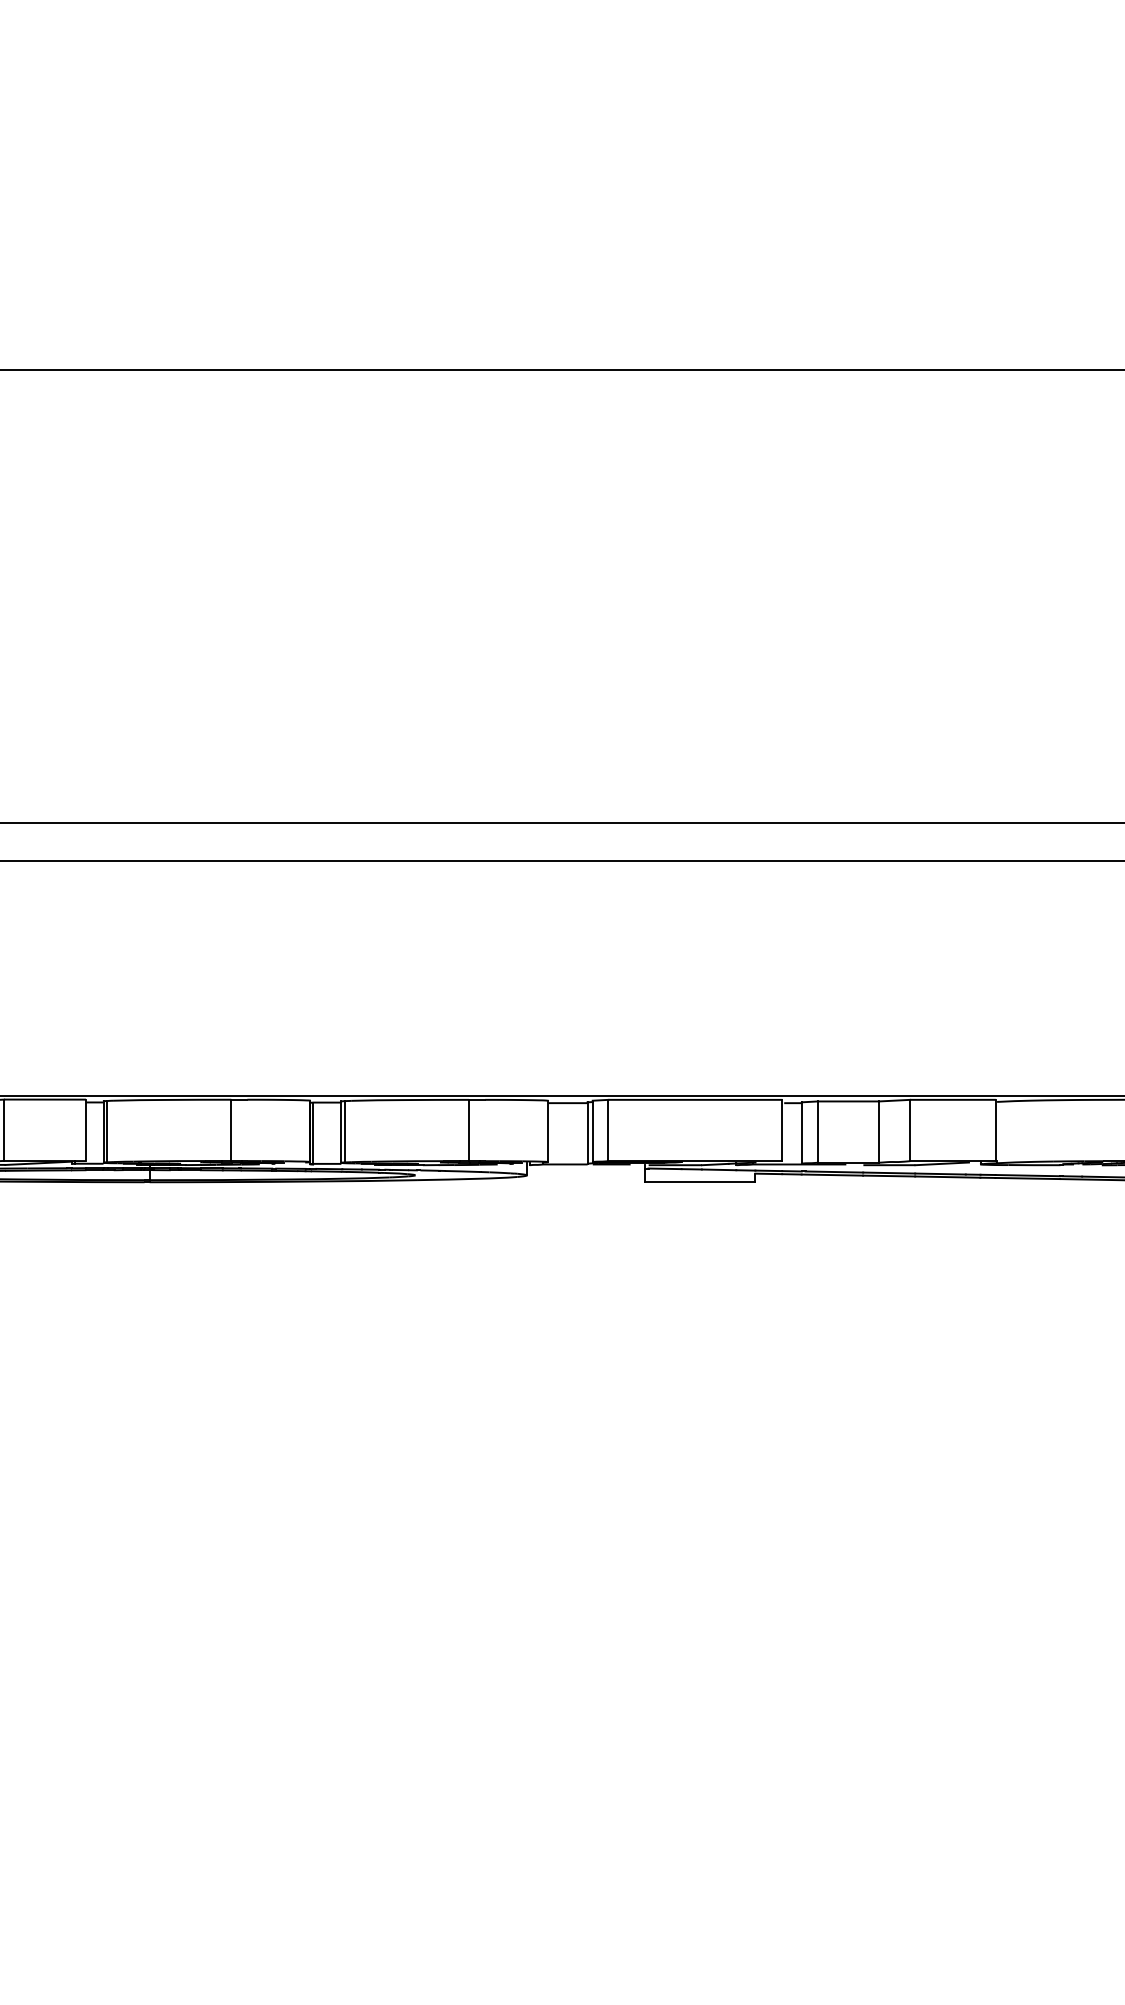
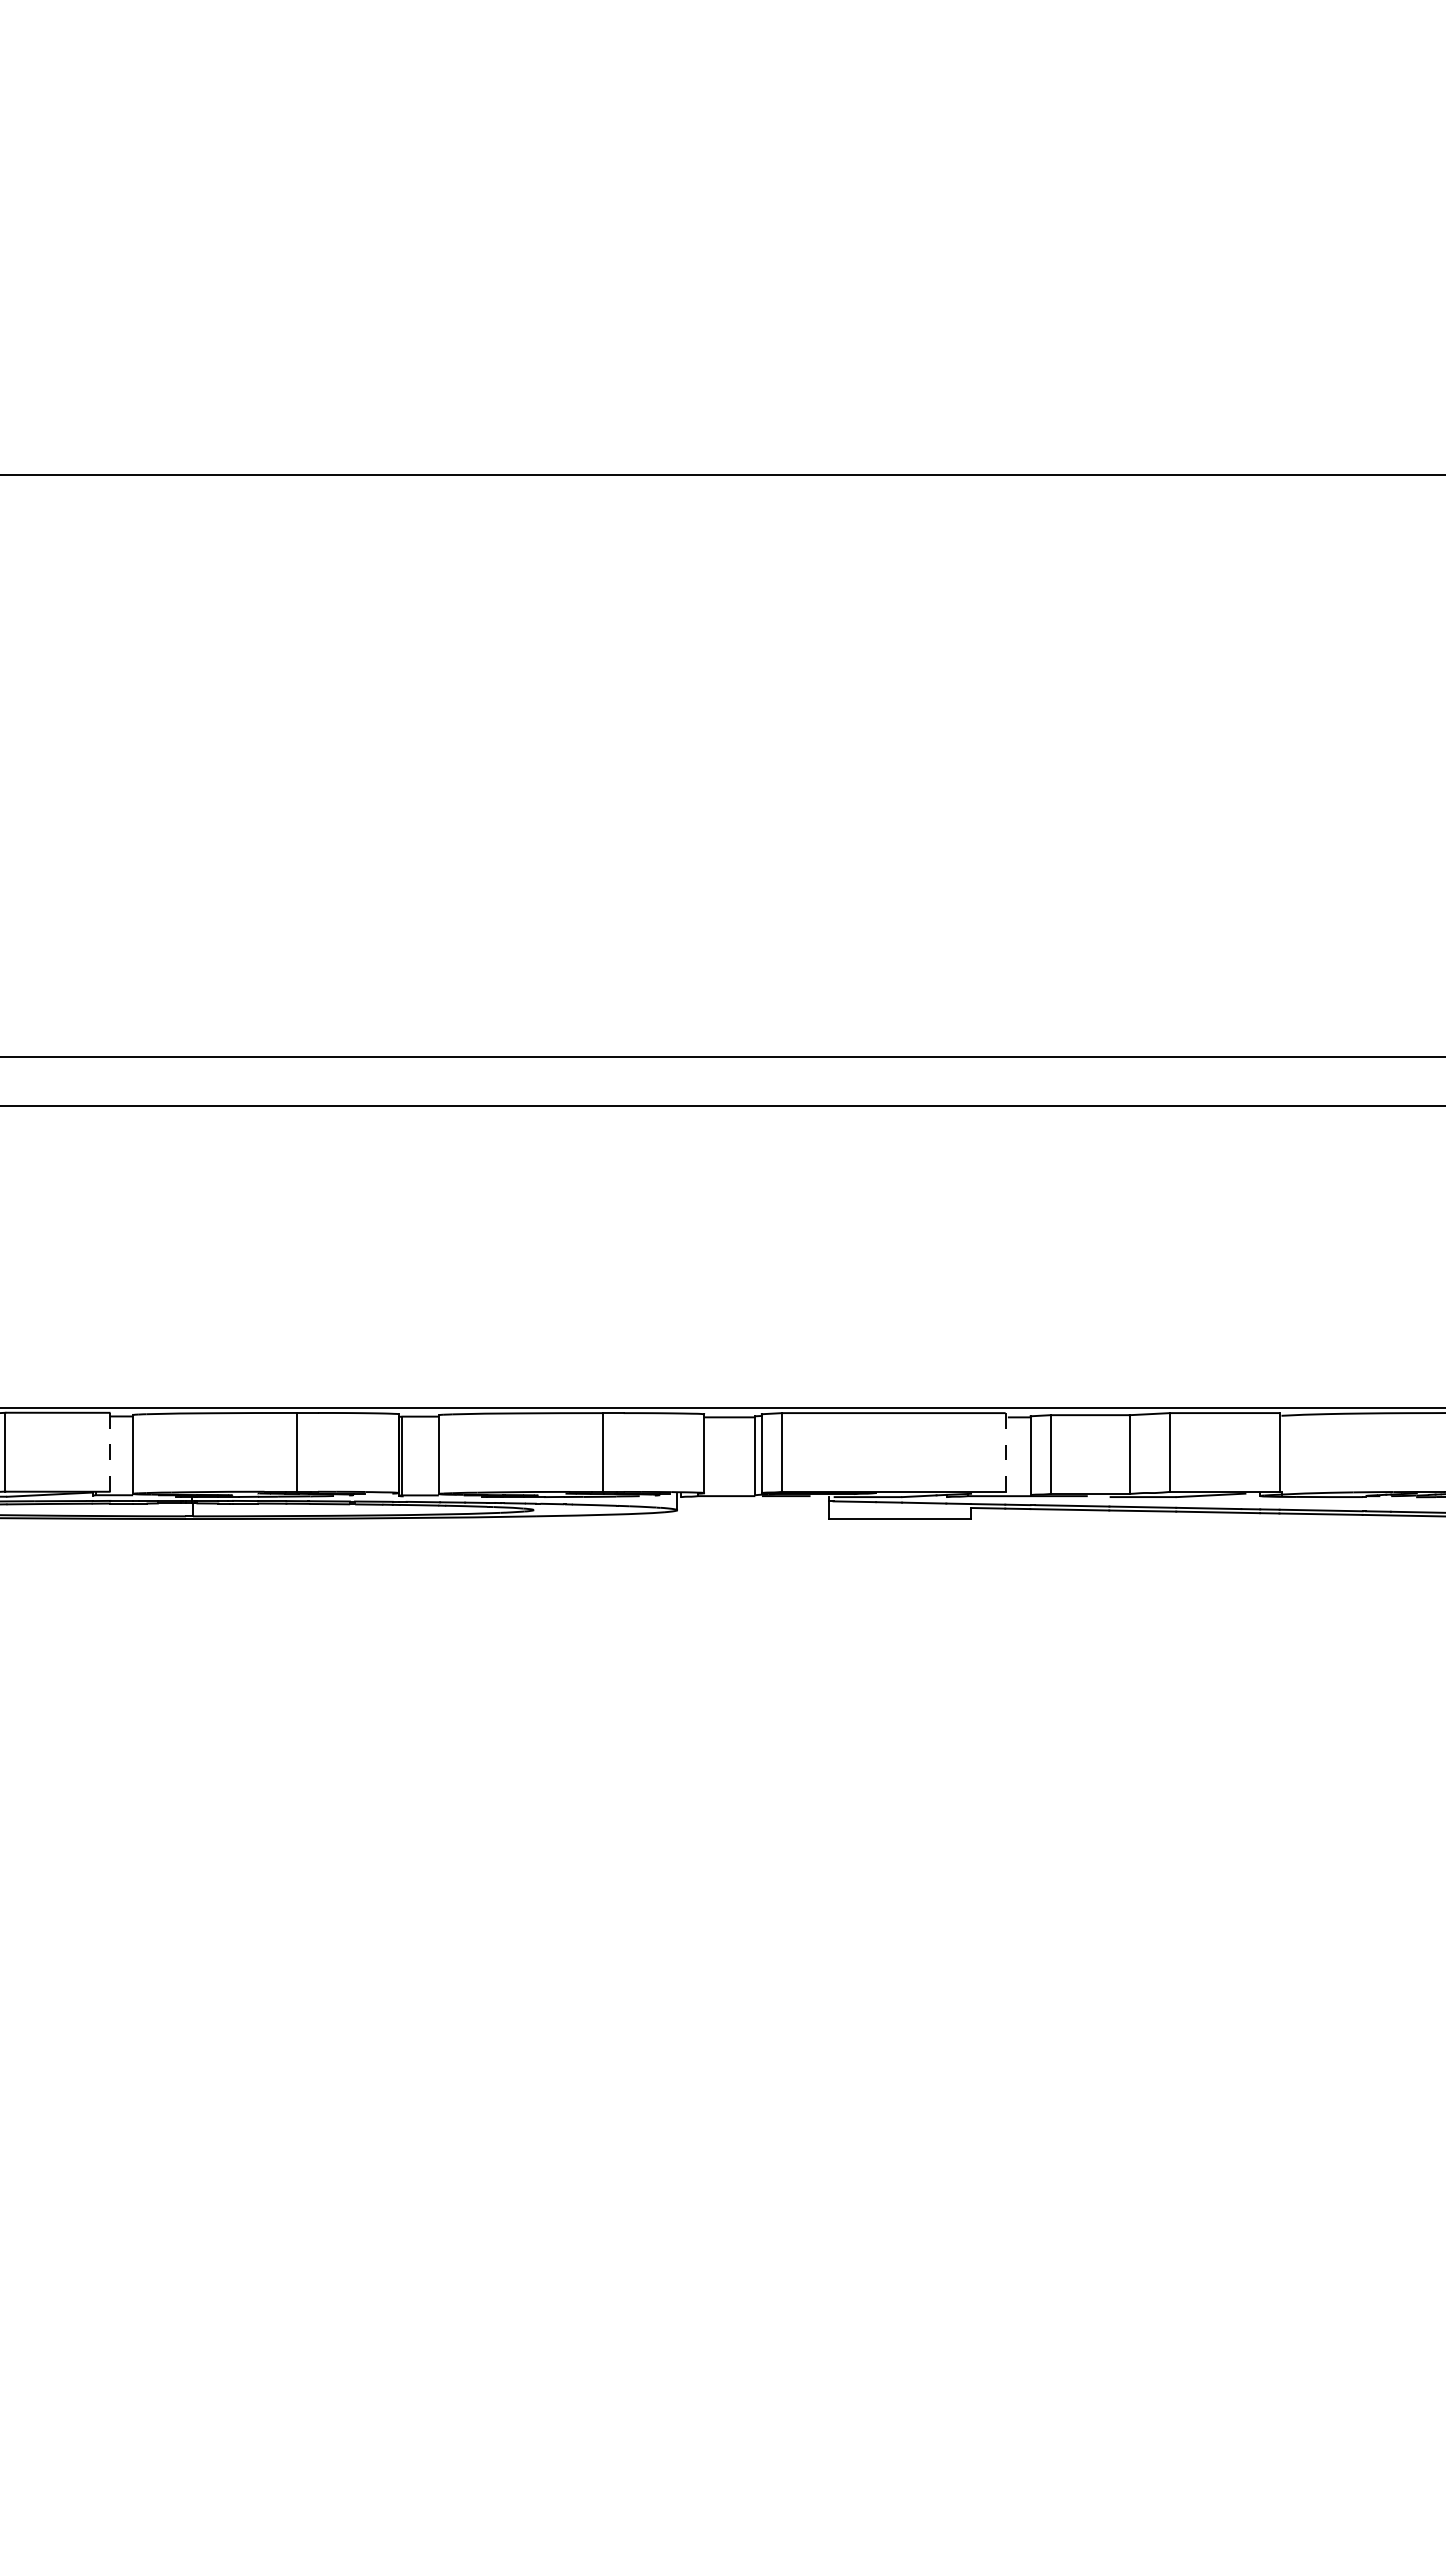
line: (85, 1130) -> (110, 1452), solid -> dashed
line: (107, 1131) -> (138, 1453), removed
line: (345, 1131) -> (443, 1453), removed
line: (782, 1131) -> (1005, 1453), solid -> dashed

